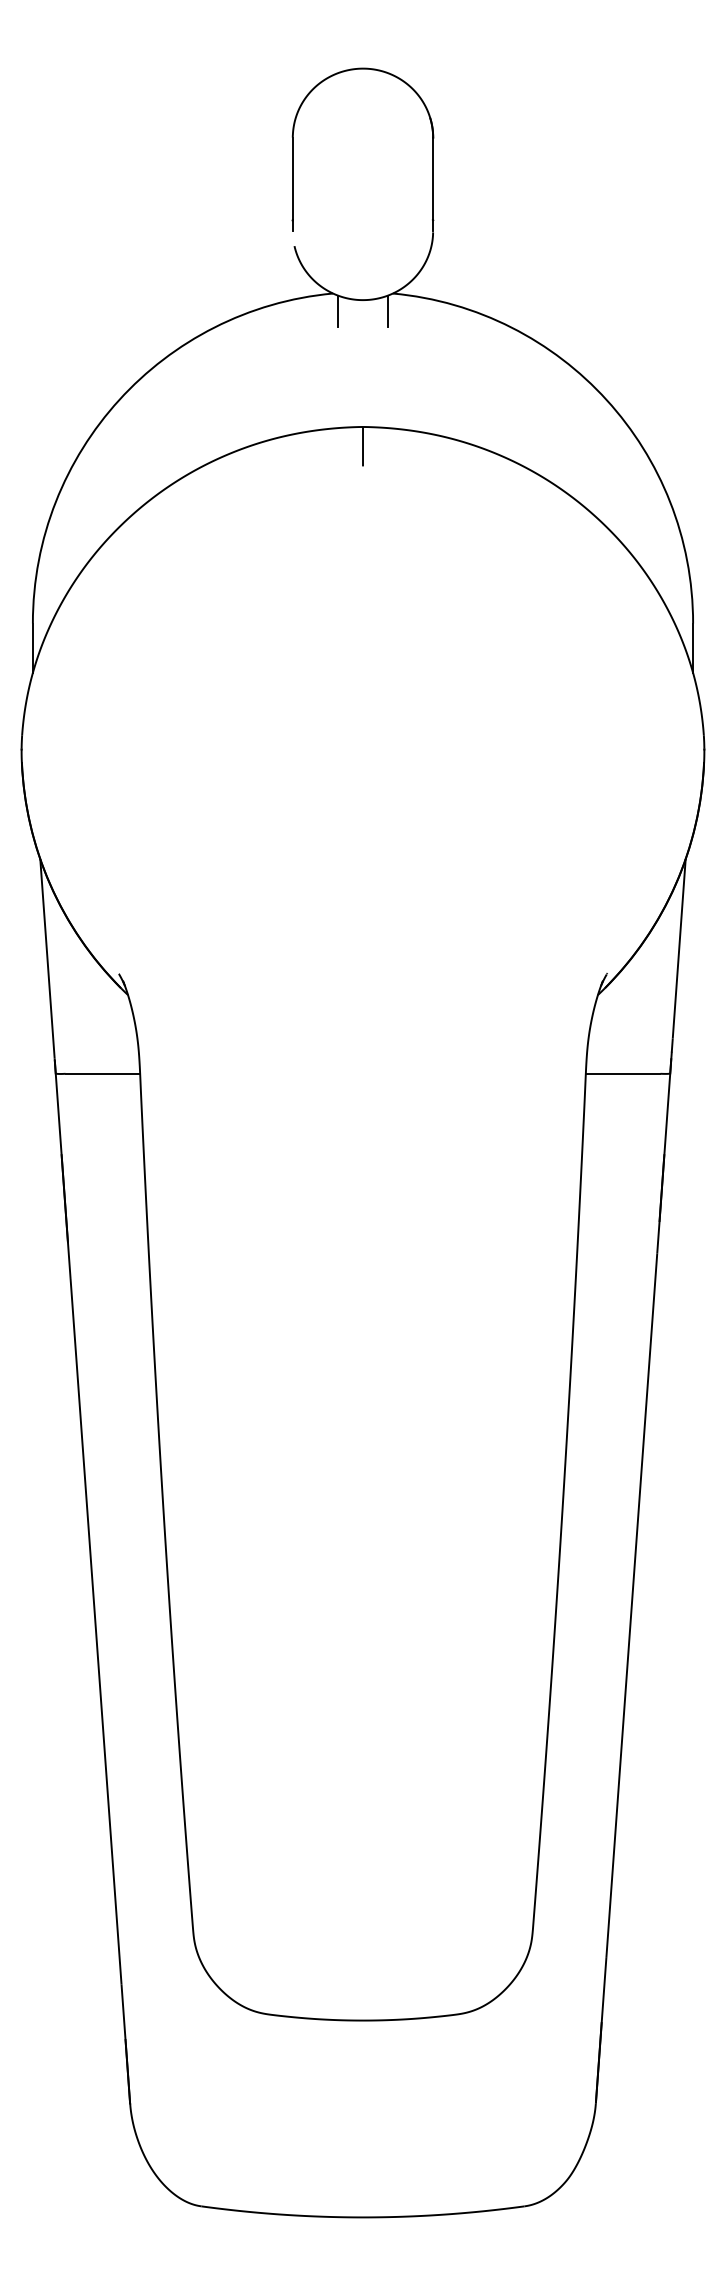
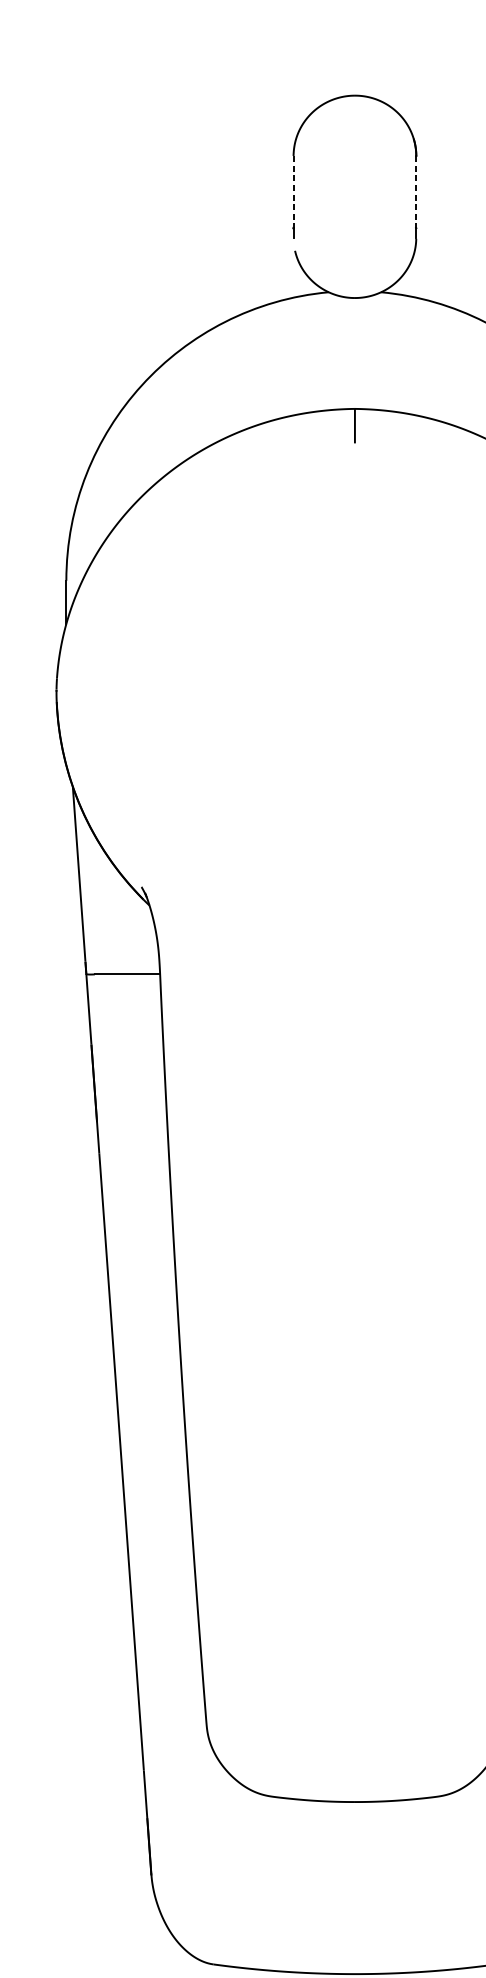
line: (292, 179) -> (293, 192), solid -> dashed
line: (433, 179) -> (416, 192), solid -> dashed
line: (338, 311) -> (333, 307), removed
line: (387, 311) -> (376, 307), removed

